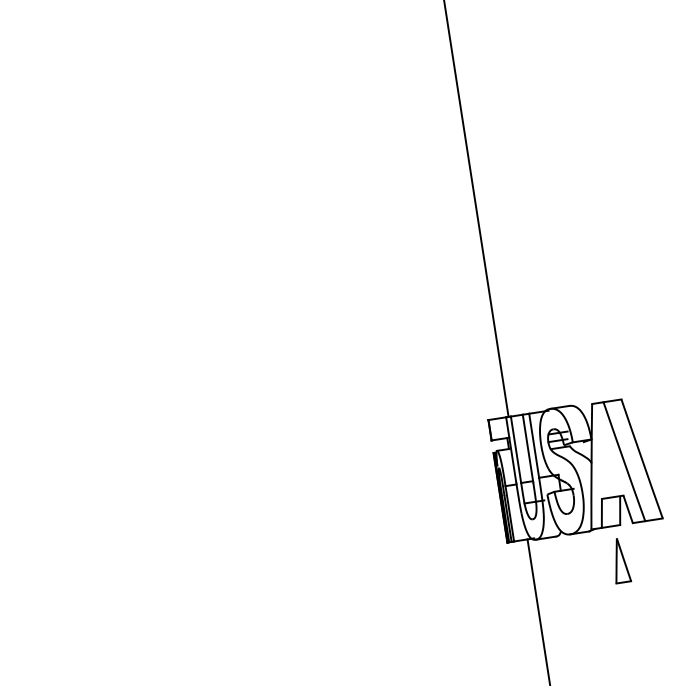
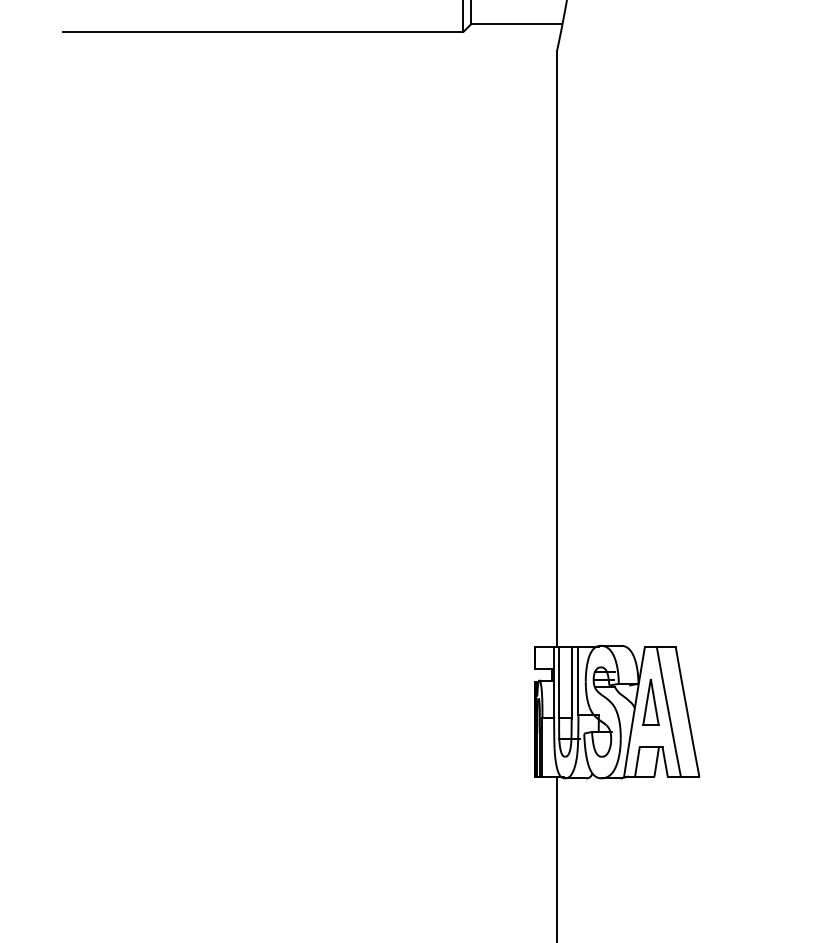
part: (619, 559) -> (650, 701), moved

